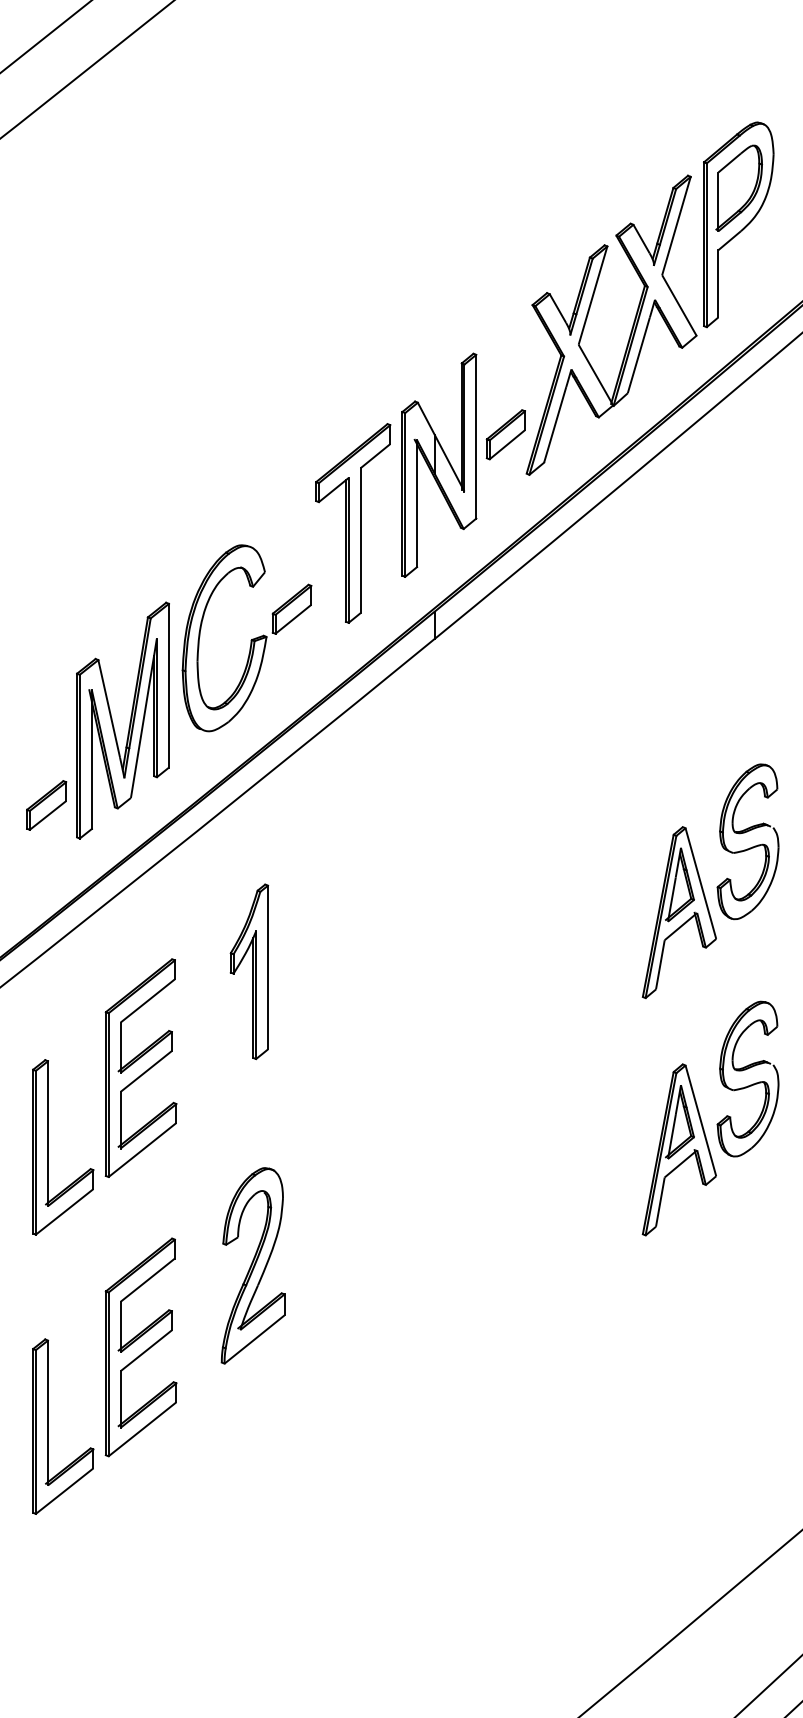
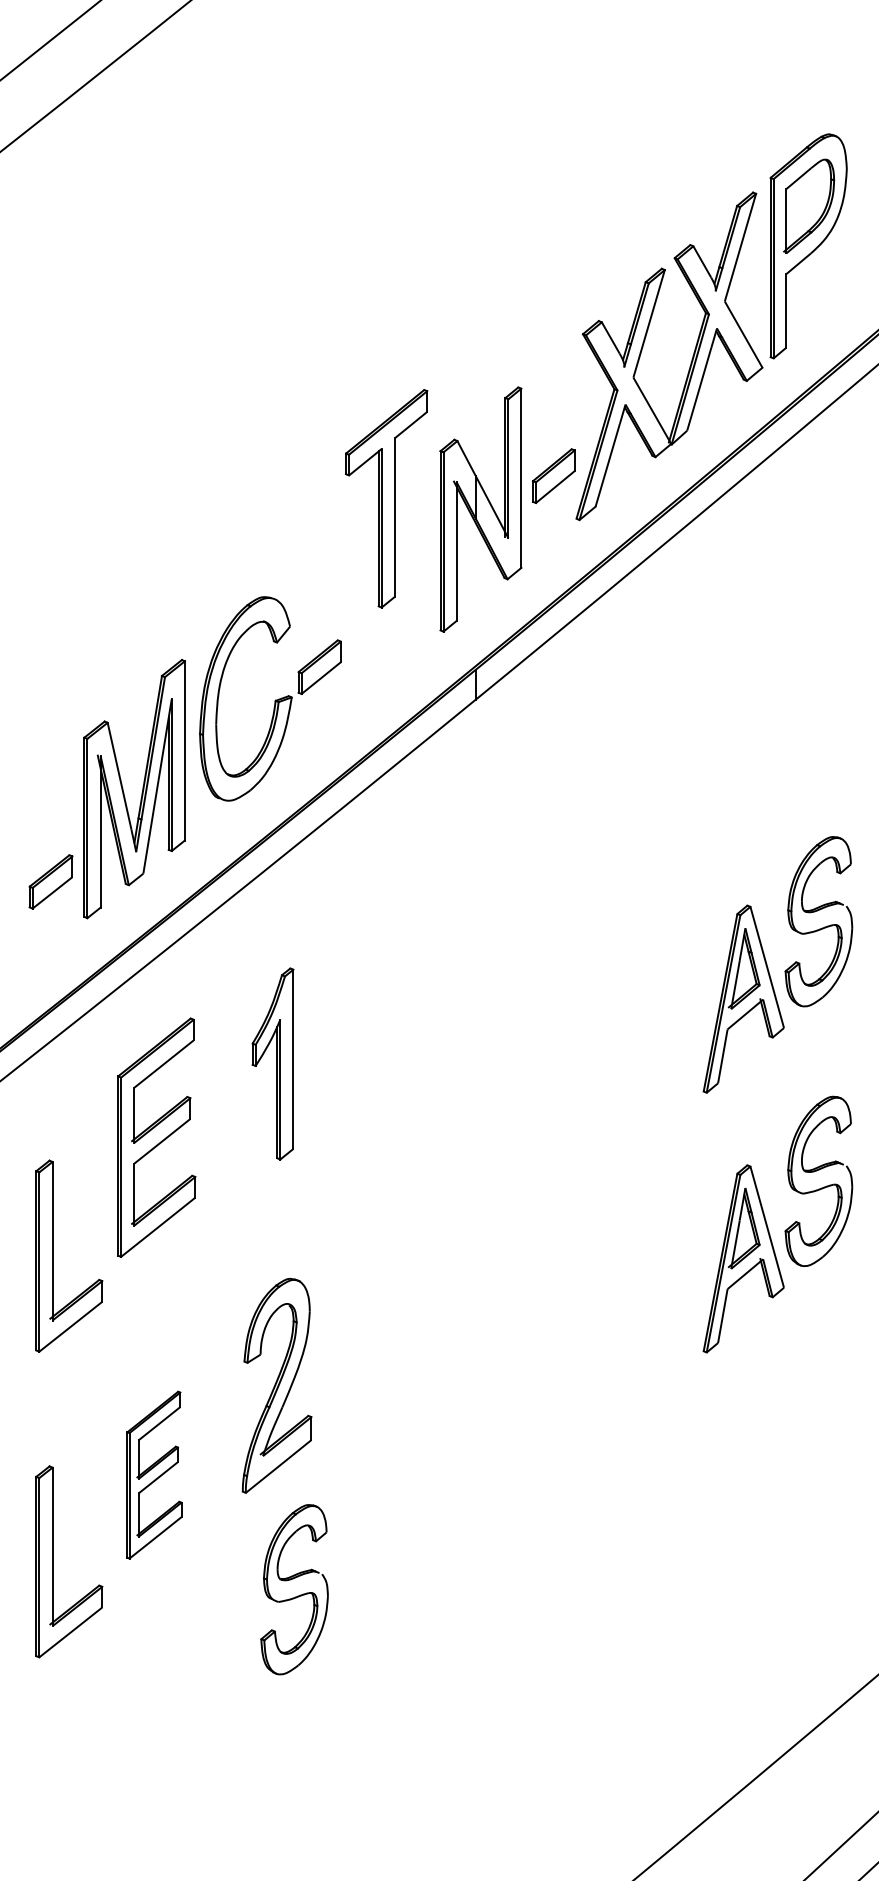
part: (353, 523) -> (386, 498), moved
part: (140, 1067) -> (155, 1136), moved
part: (140, 1347) -> (153, 1475), size x0.7
part: (271, 1457) -> (297, 1595), added

